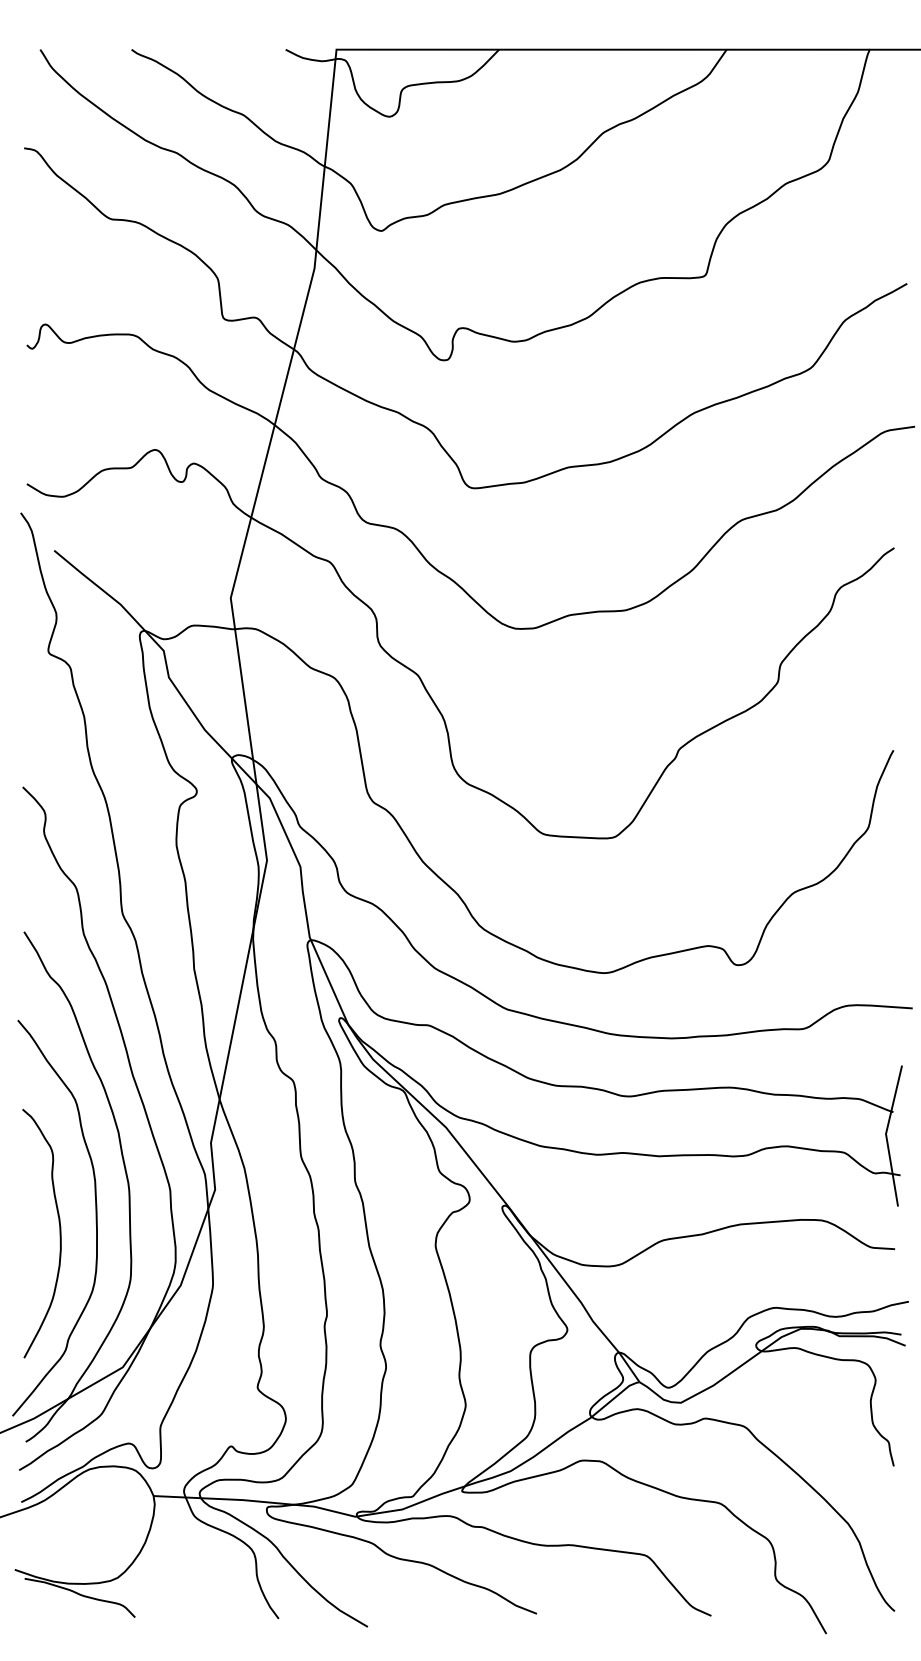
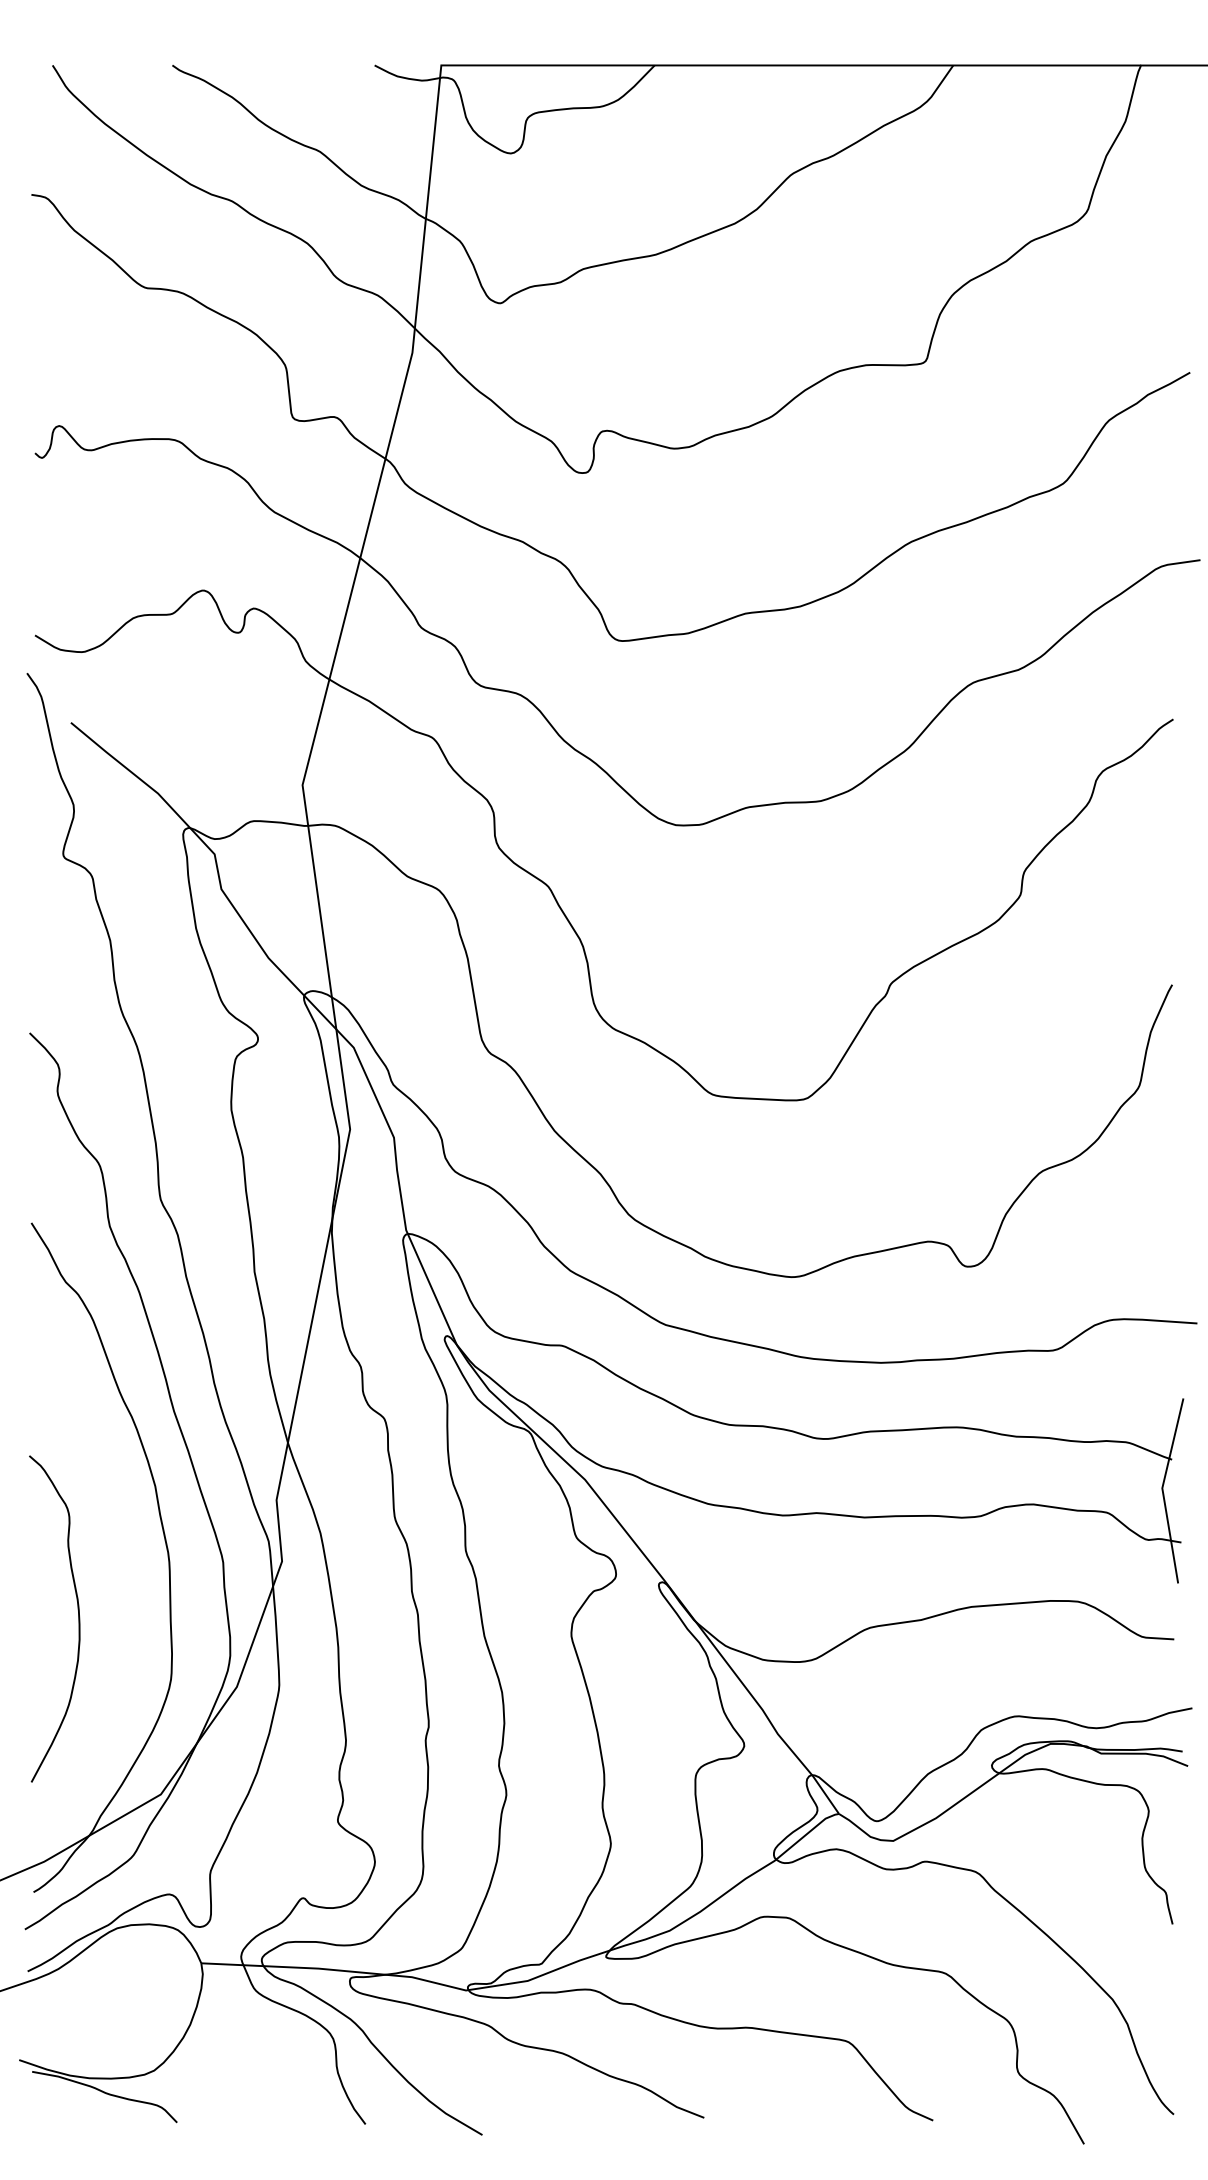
curve: (95, 1218) -> (125, 1598), removed

